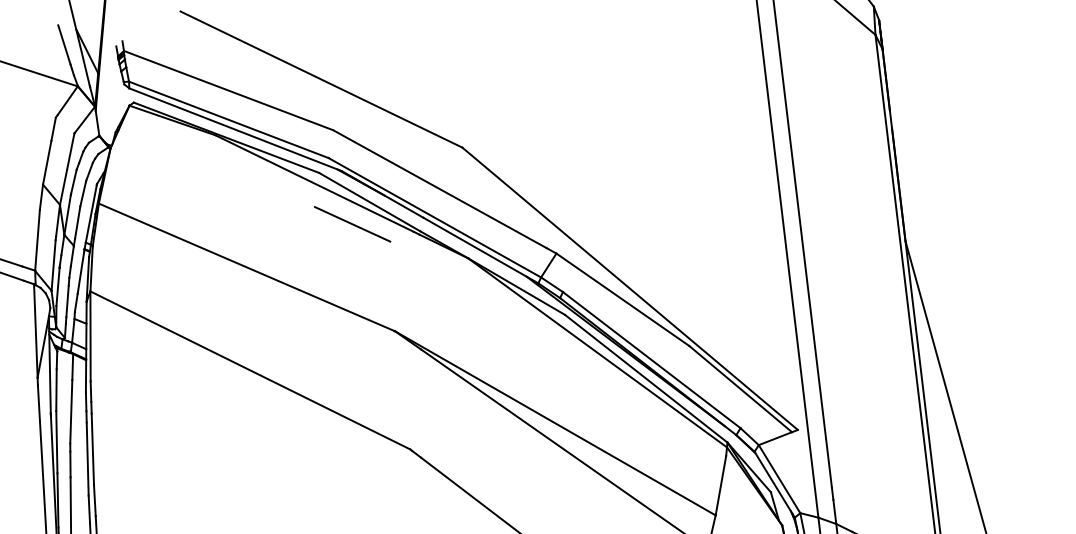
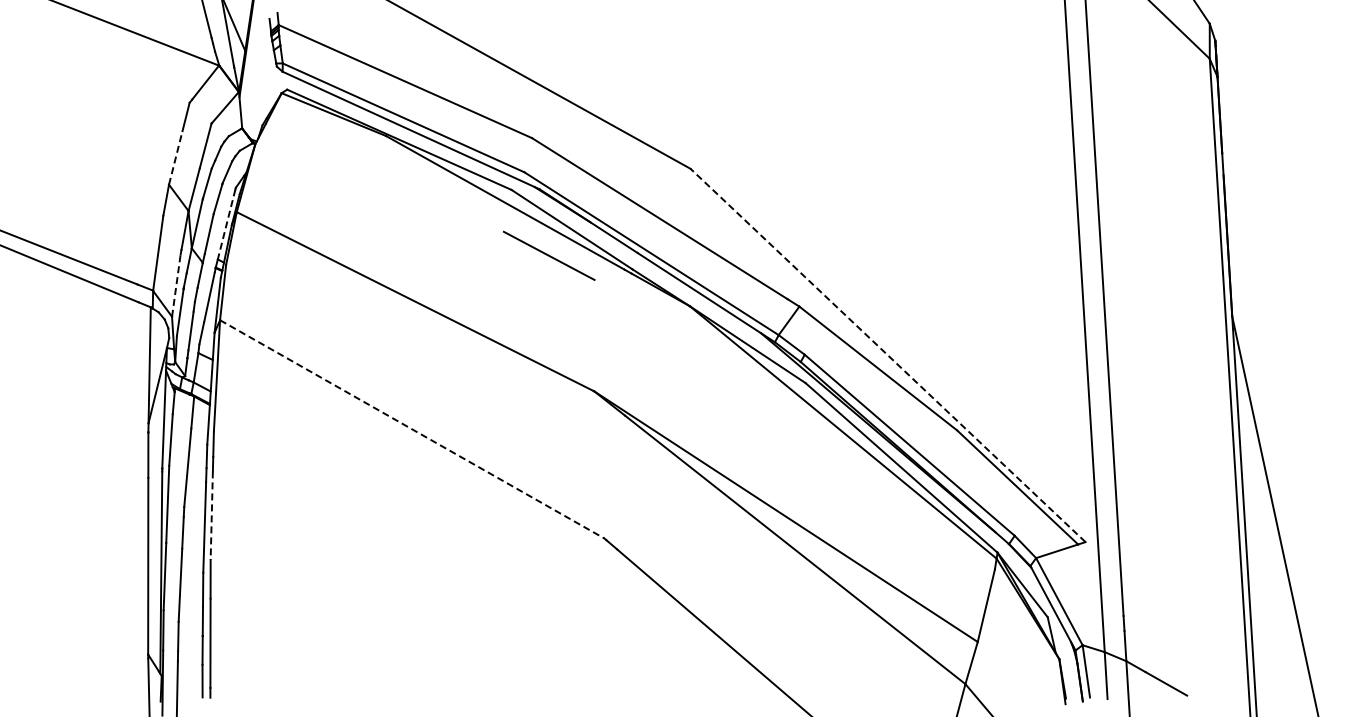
line: (46, 162) -> (175, 157), solid -> dashed
line: (91, 214) -> (226, 224), solid -> dashed
line: (53, 265) -> (176, 285), solid -> dashed
line: (630, 288) -> (888, 355), solid -> dashed
line: (250, 370) -> (412, 429), solid -> dashed
line: (92, 449) -> (211, 516), solid -> dashed

